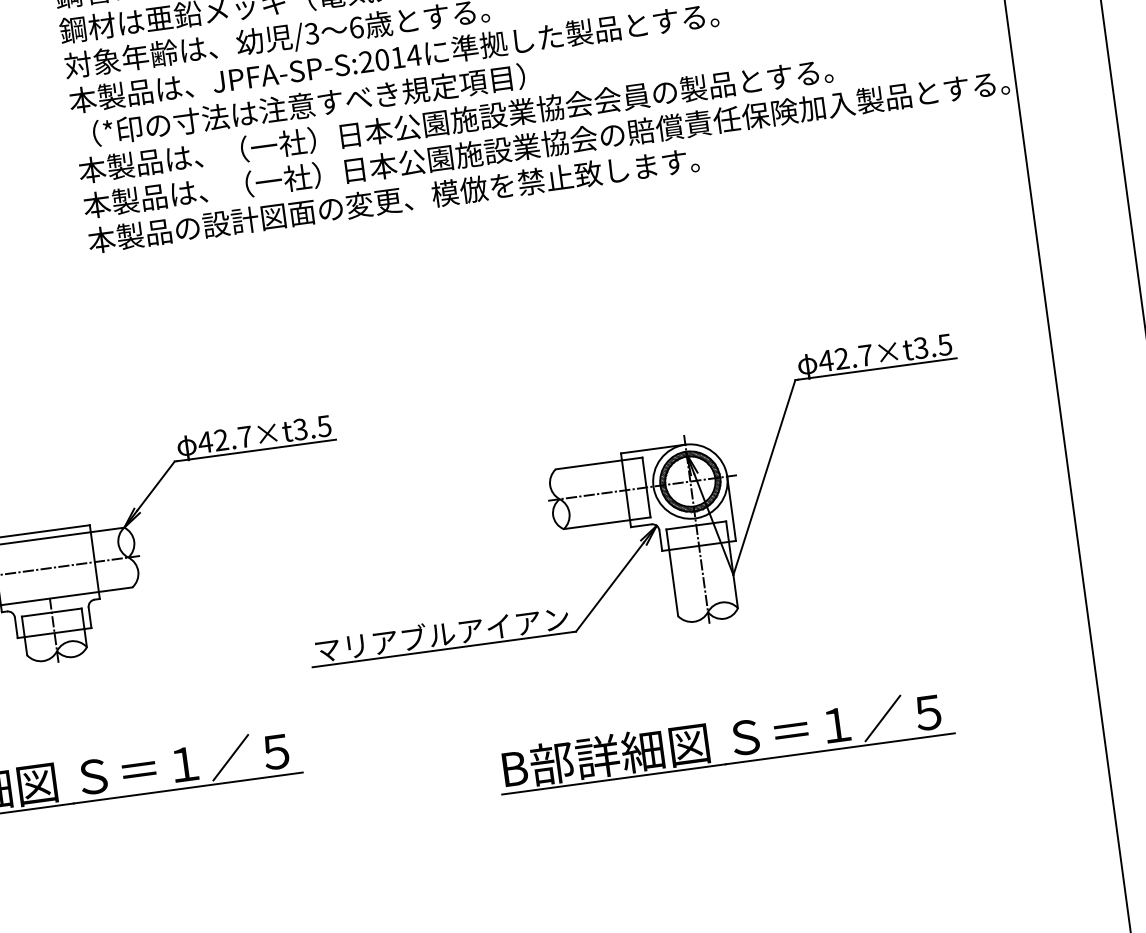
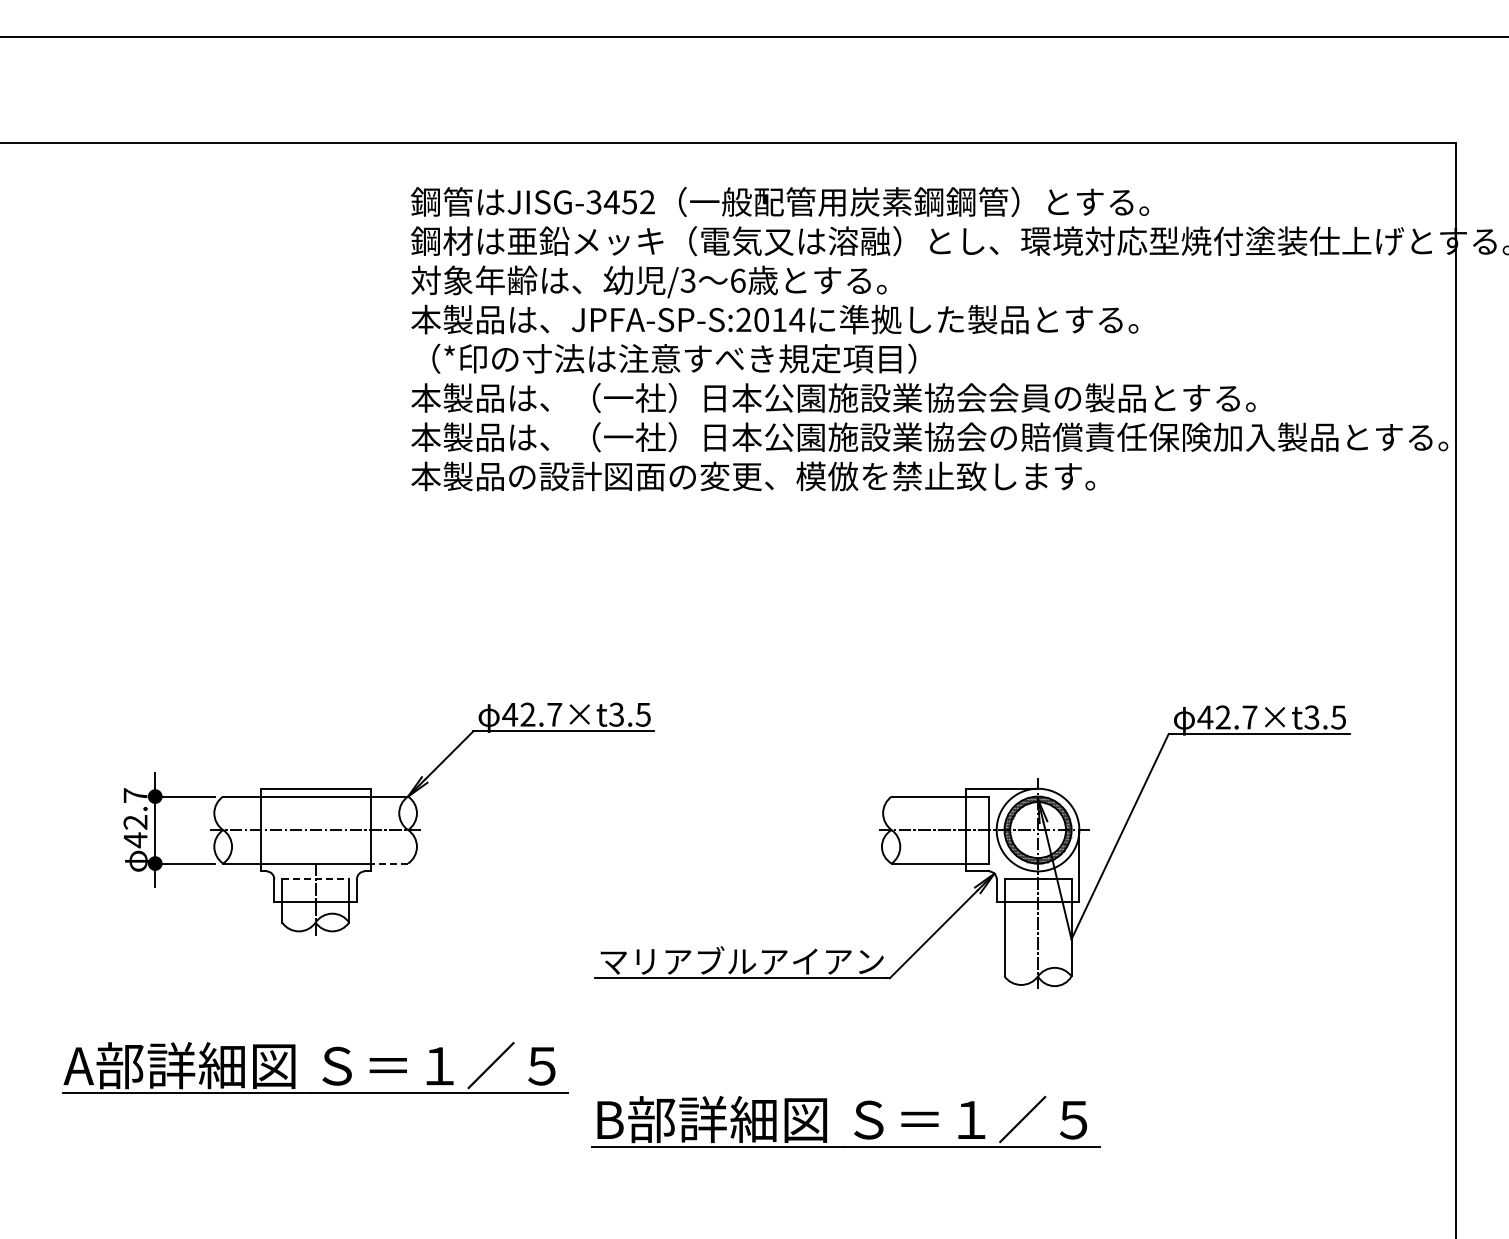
line: (115, 589) -> (389, 863), solid -> dashed
line: (52, 612) -> (316, 879), solid -> dashed
part: (735, 734) -> (857, 1115), moved

